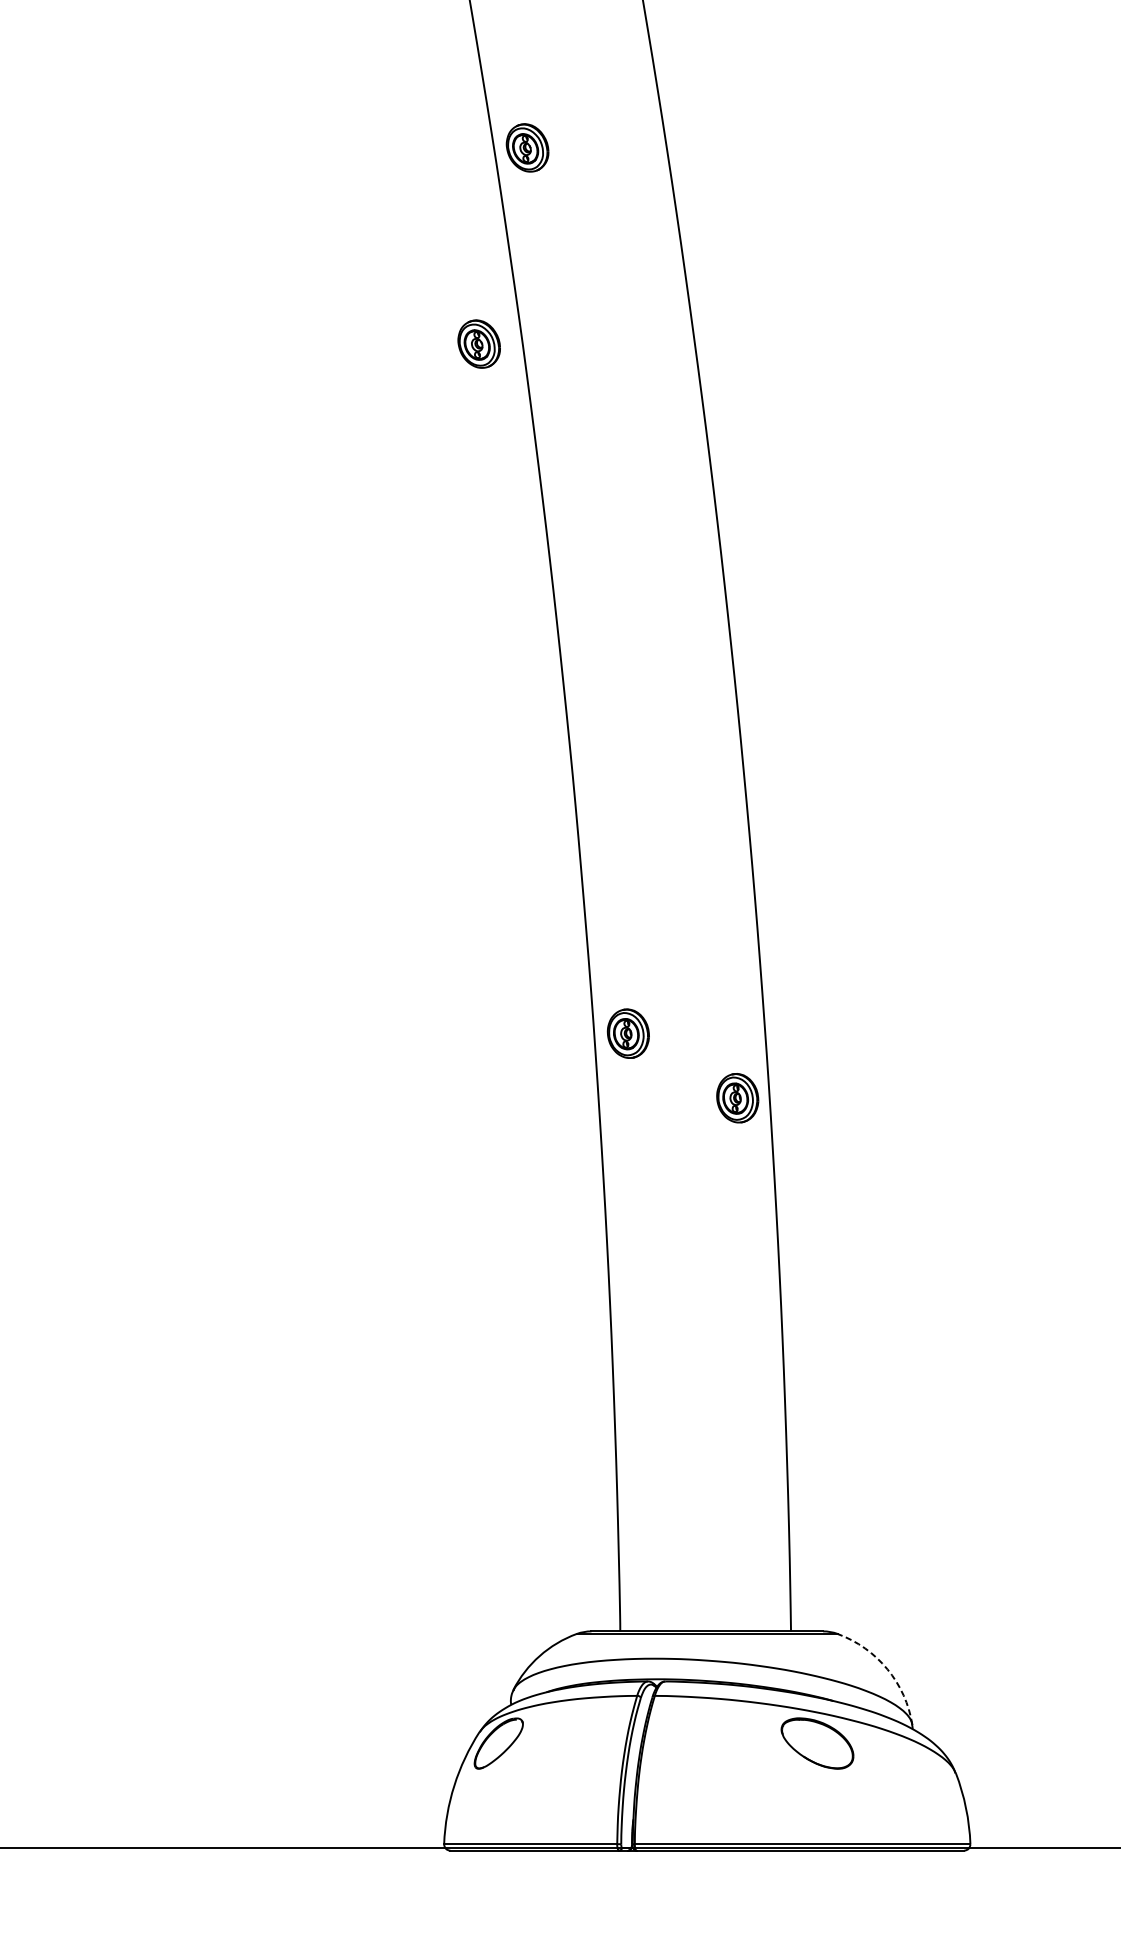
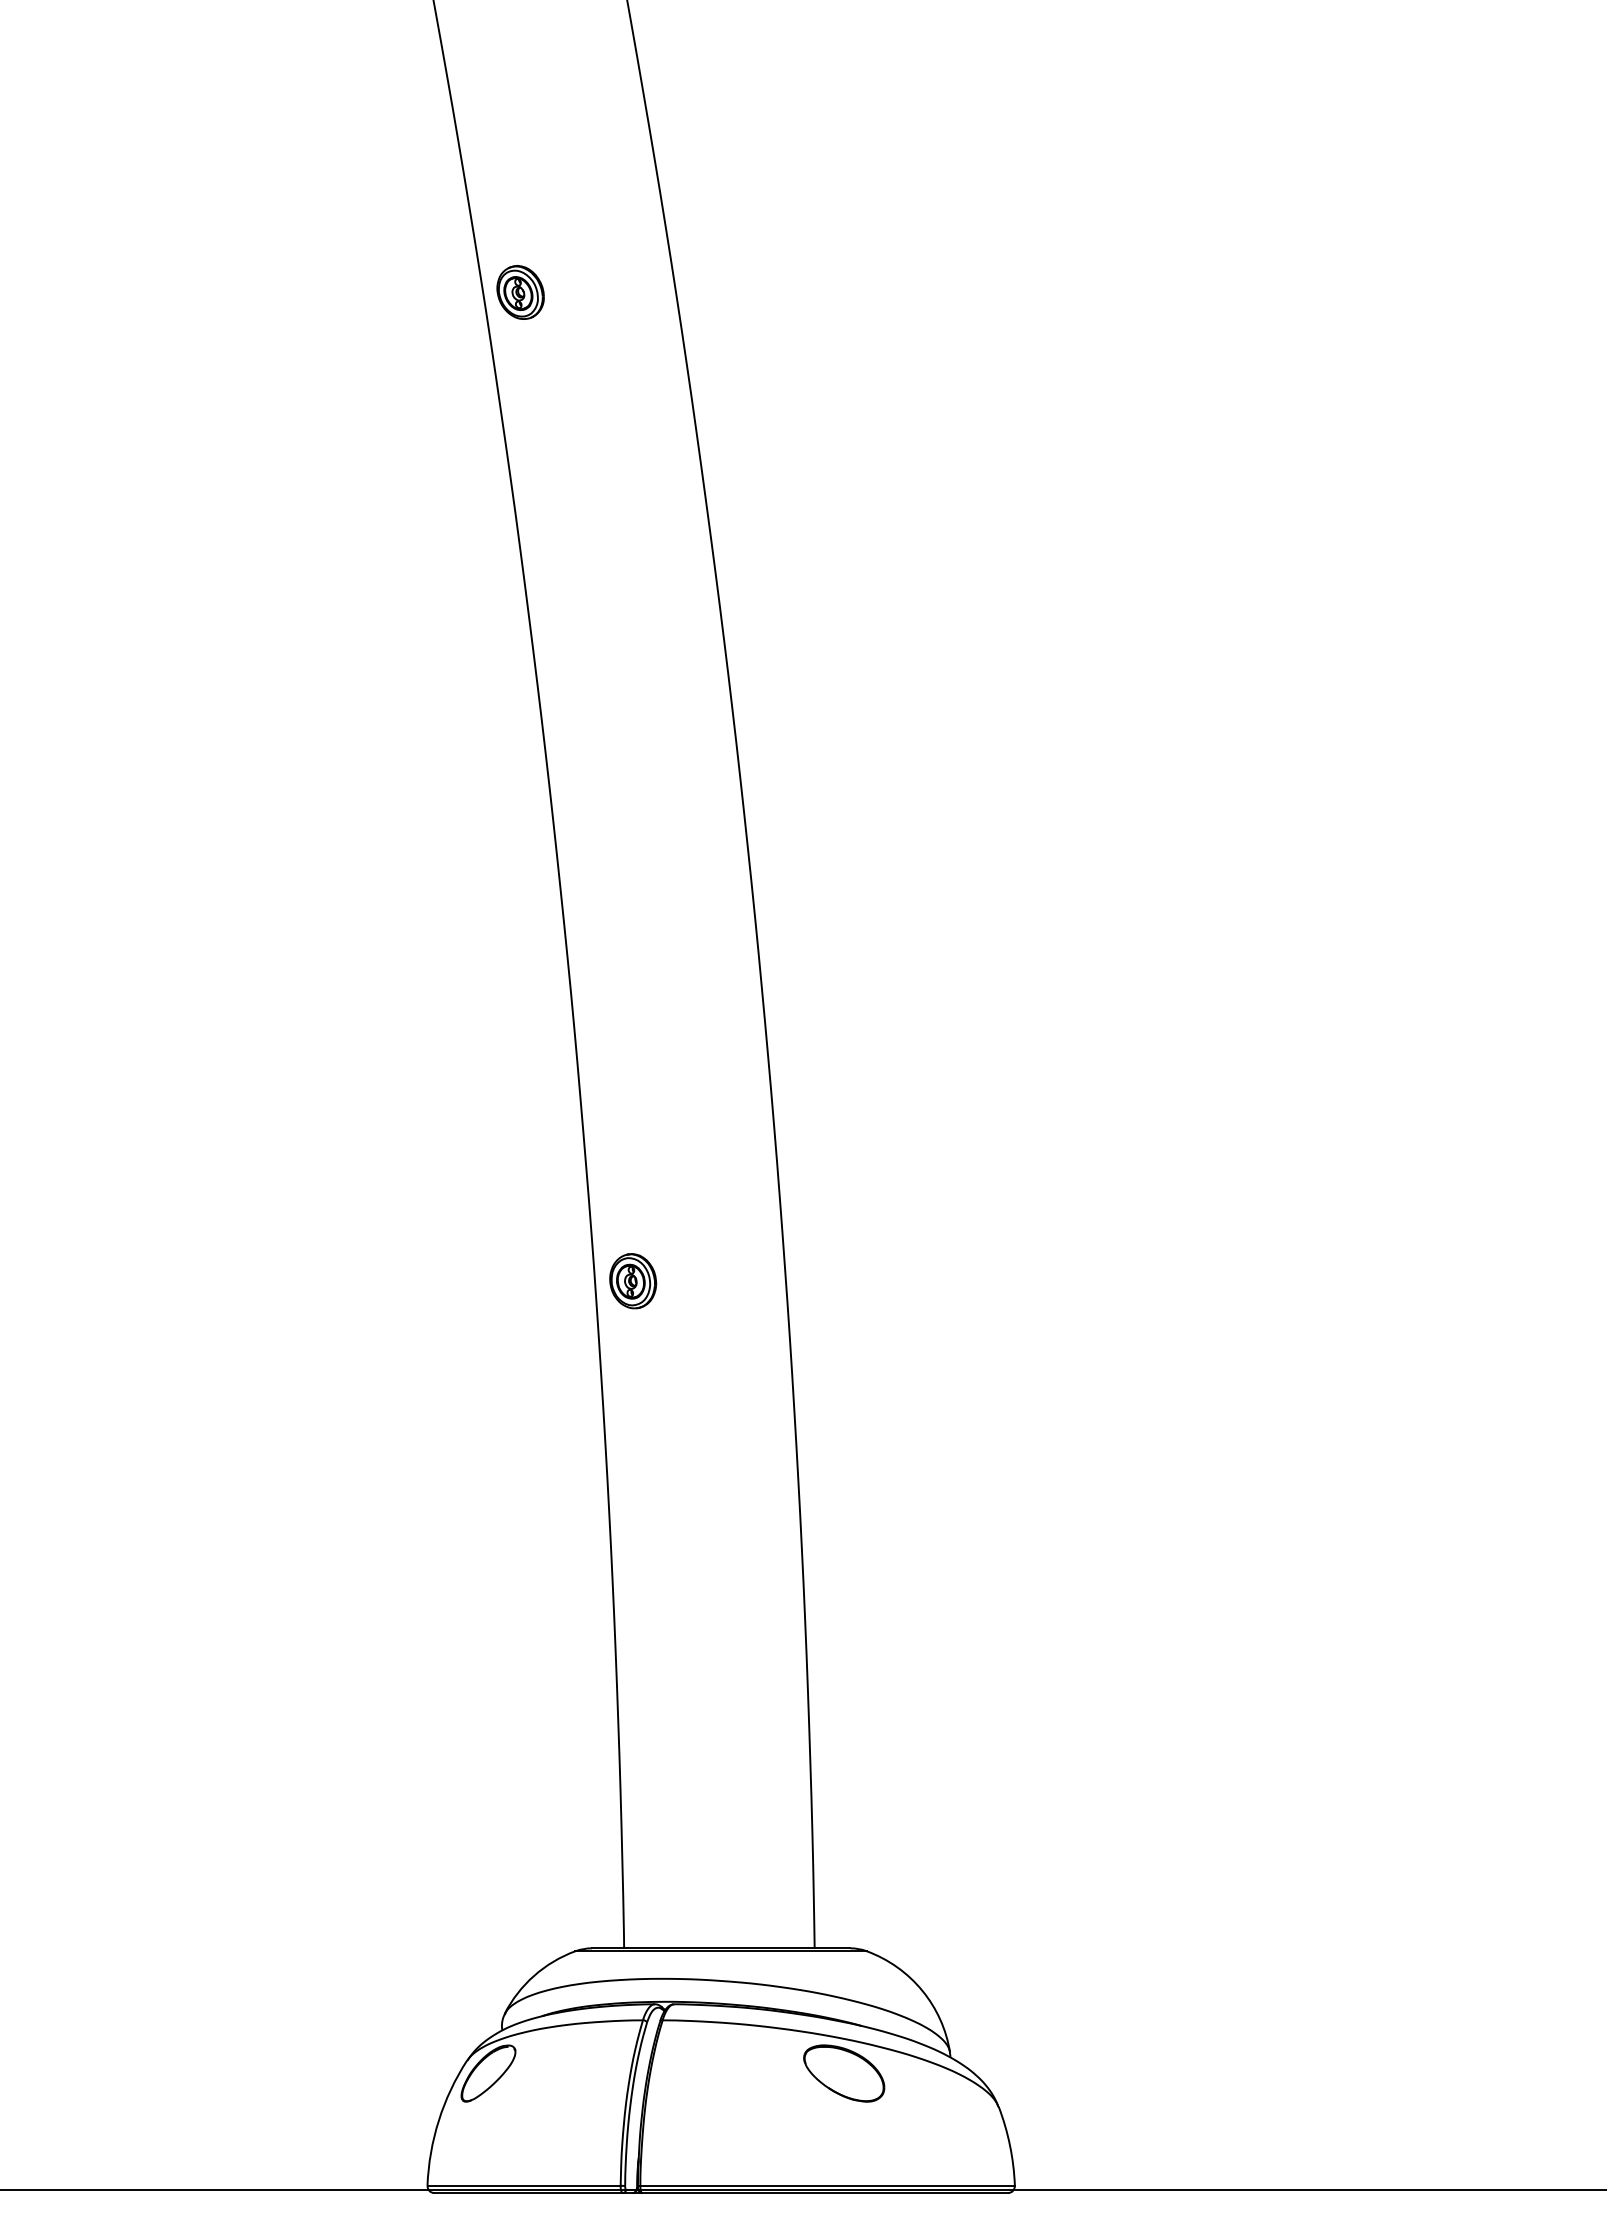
part: (479, 343) -> (466, 510), removed
part: (738, 1098) -> (755, 1353), removed
arc: (887, 1669) -> (922, 1990), dashed -> solid

